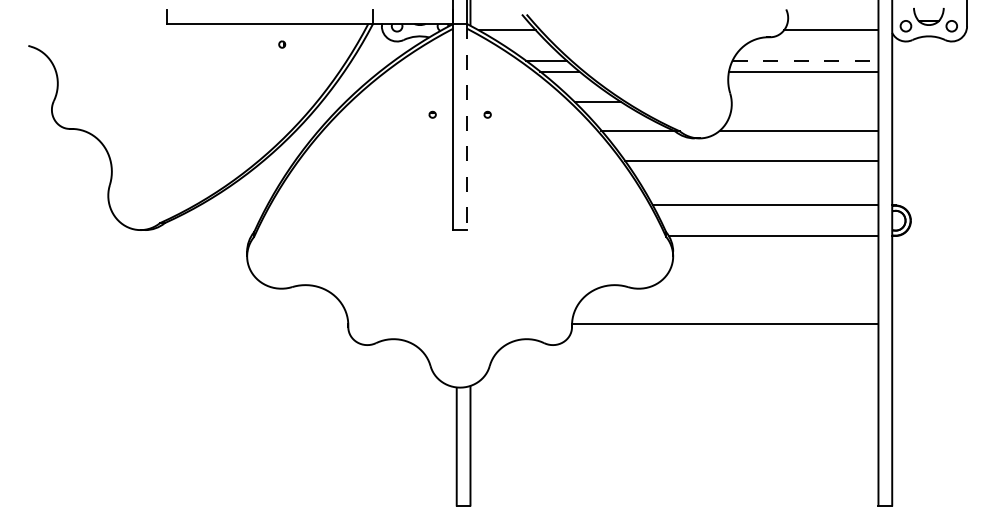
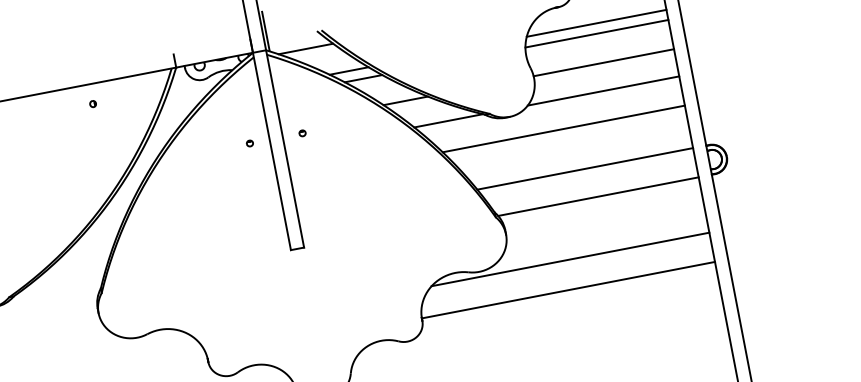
line: (805, 60) -> (596, 22), dashed -> solid
line: (804, 102) -> (603, 63), added
line: (467, 127) -> (285, 149), dashed -> solid
line: (733, 293) -> (570, 259), added

